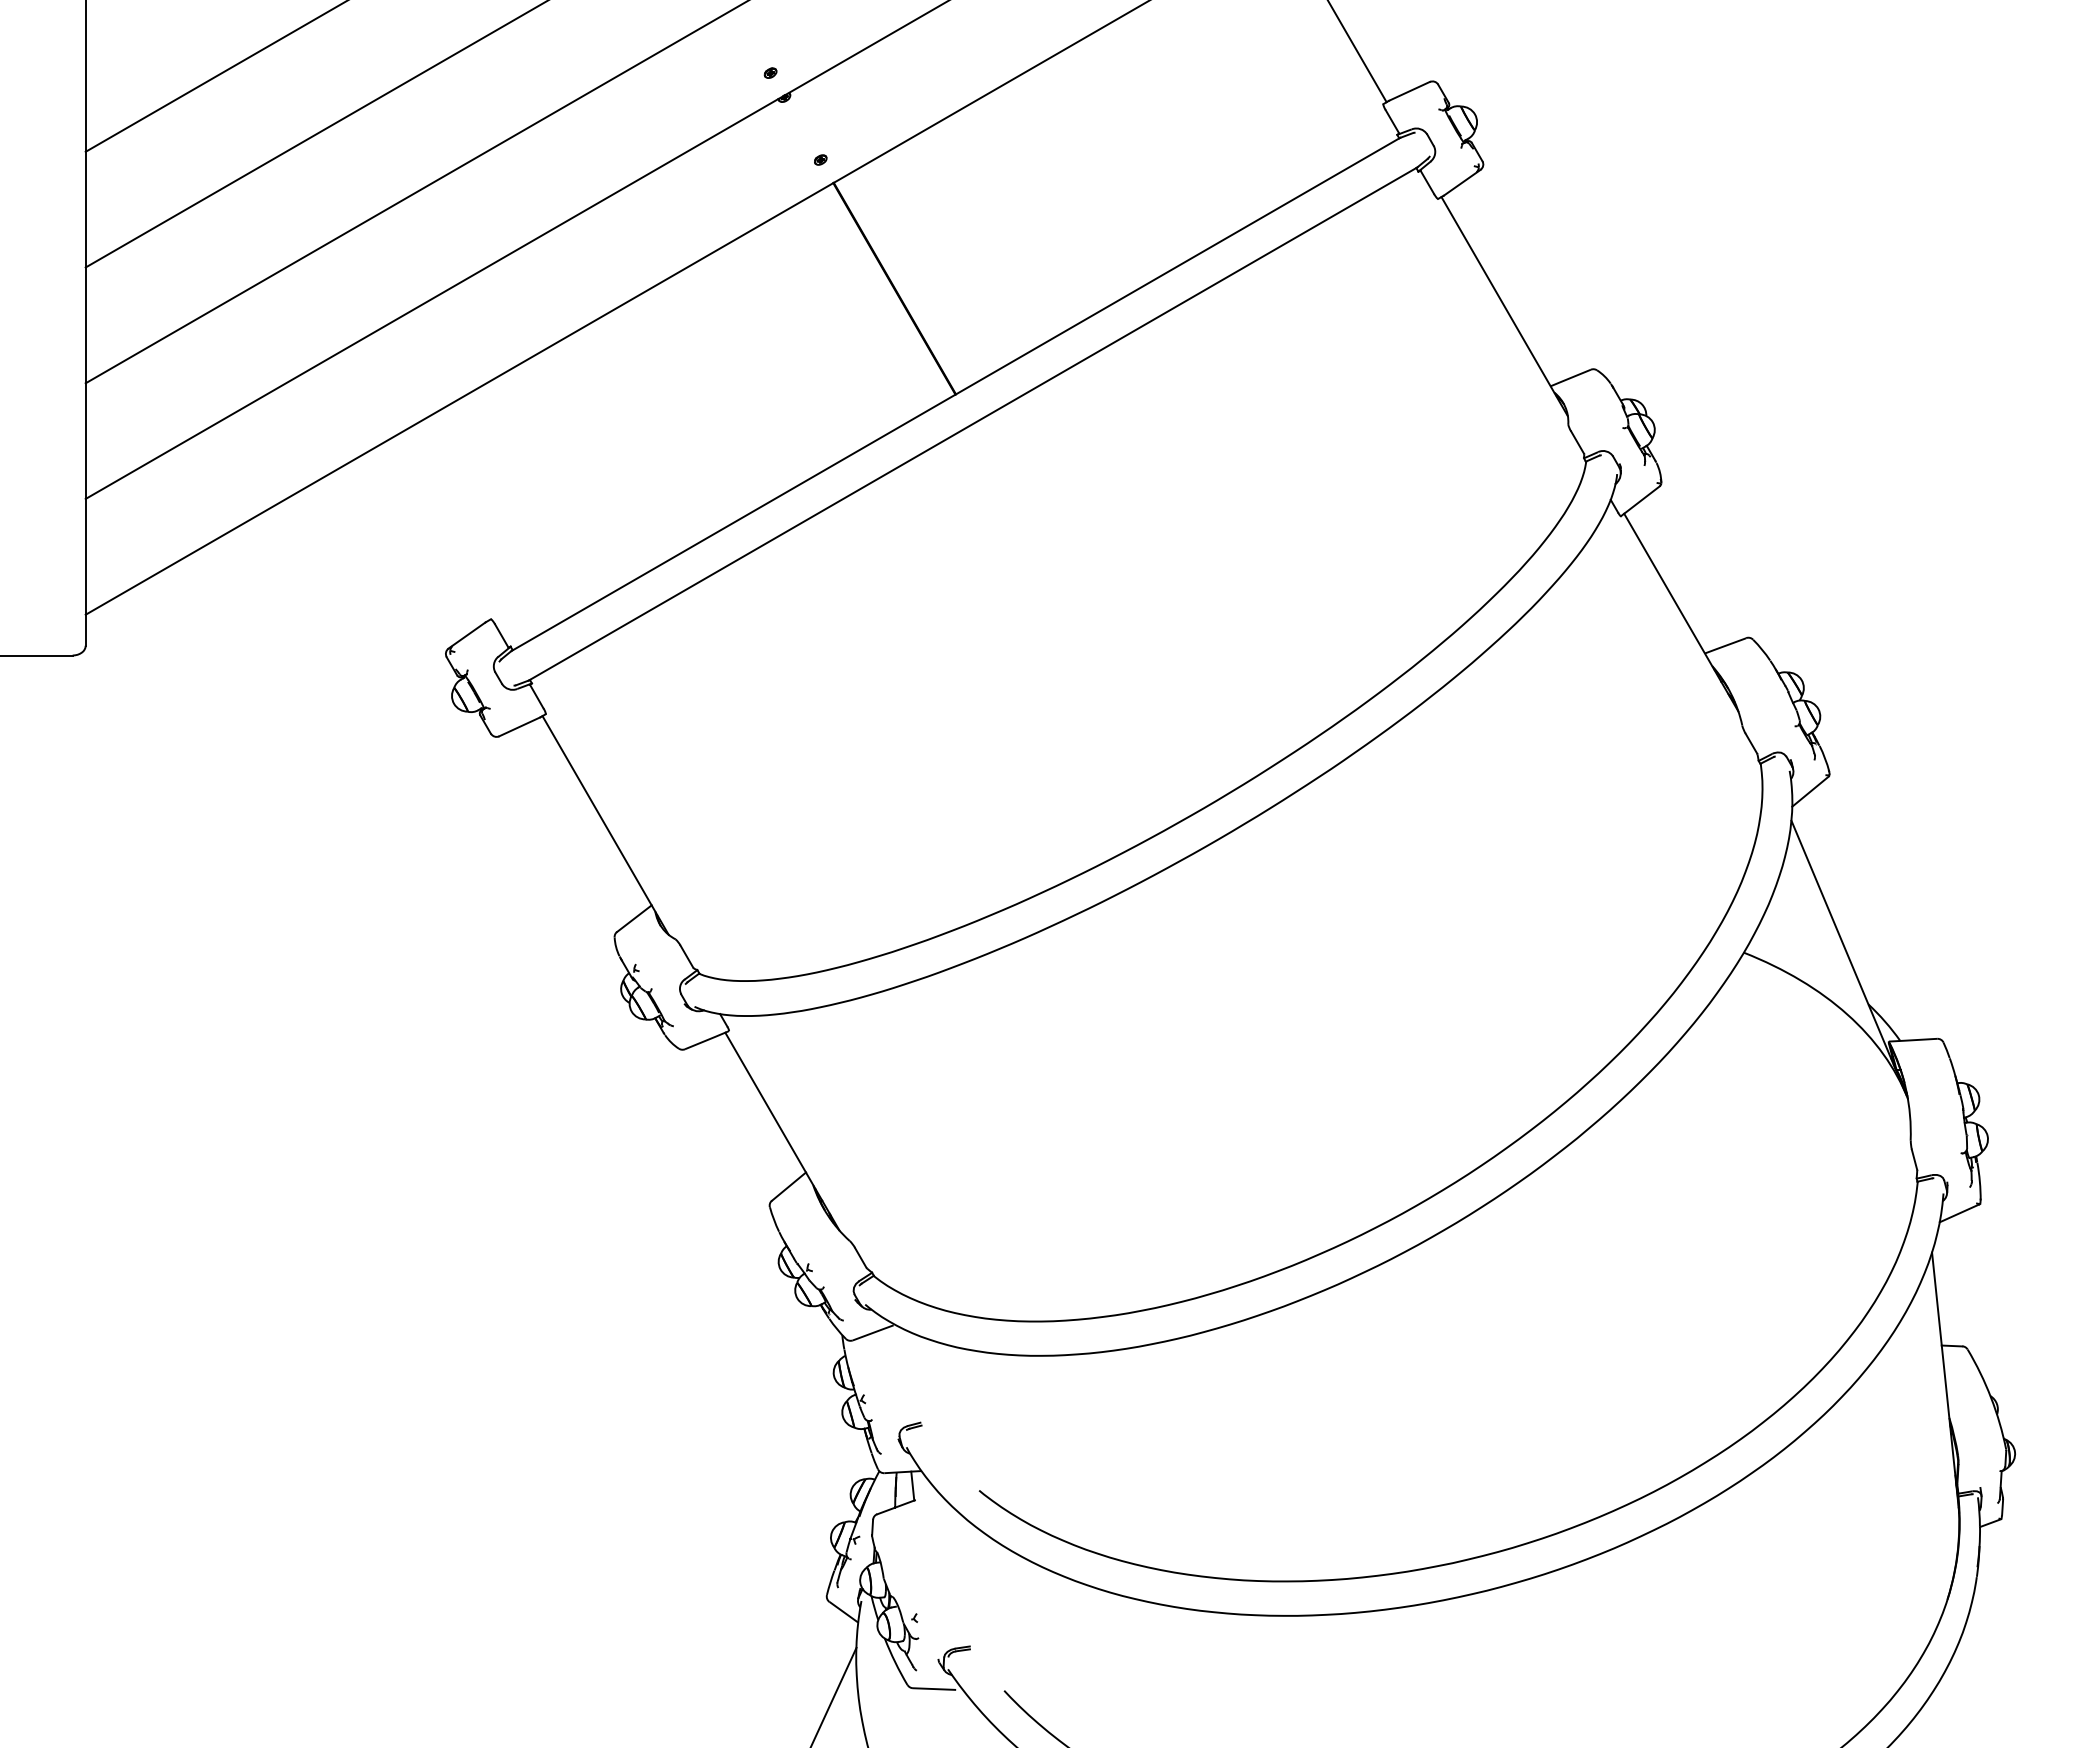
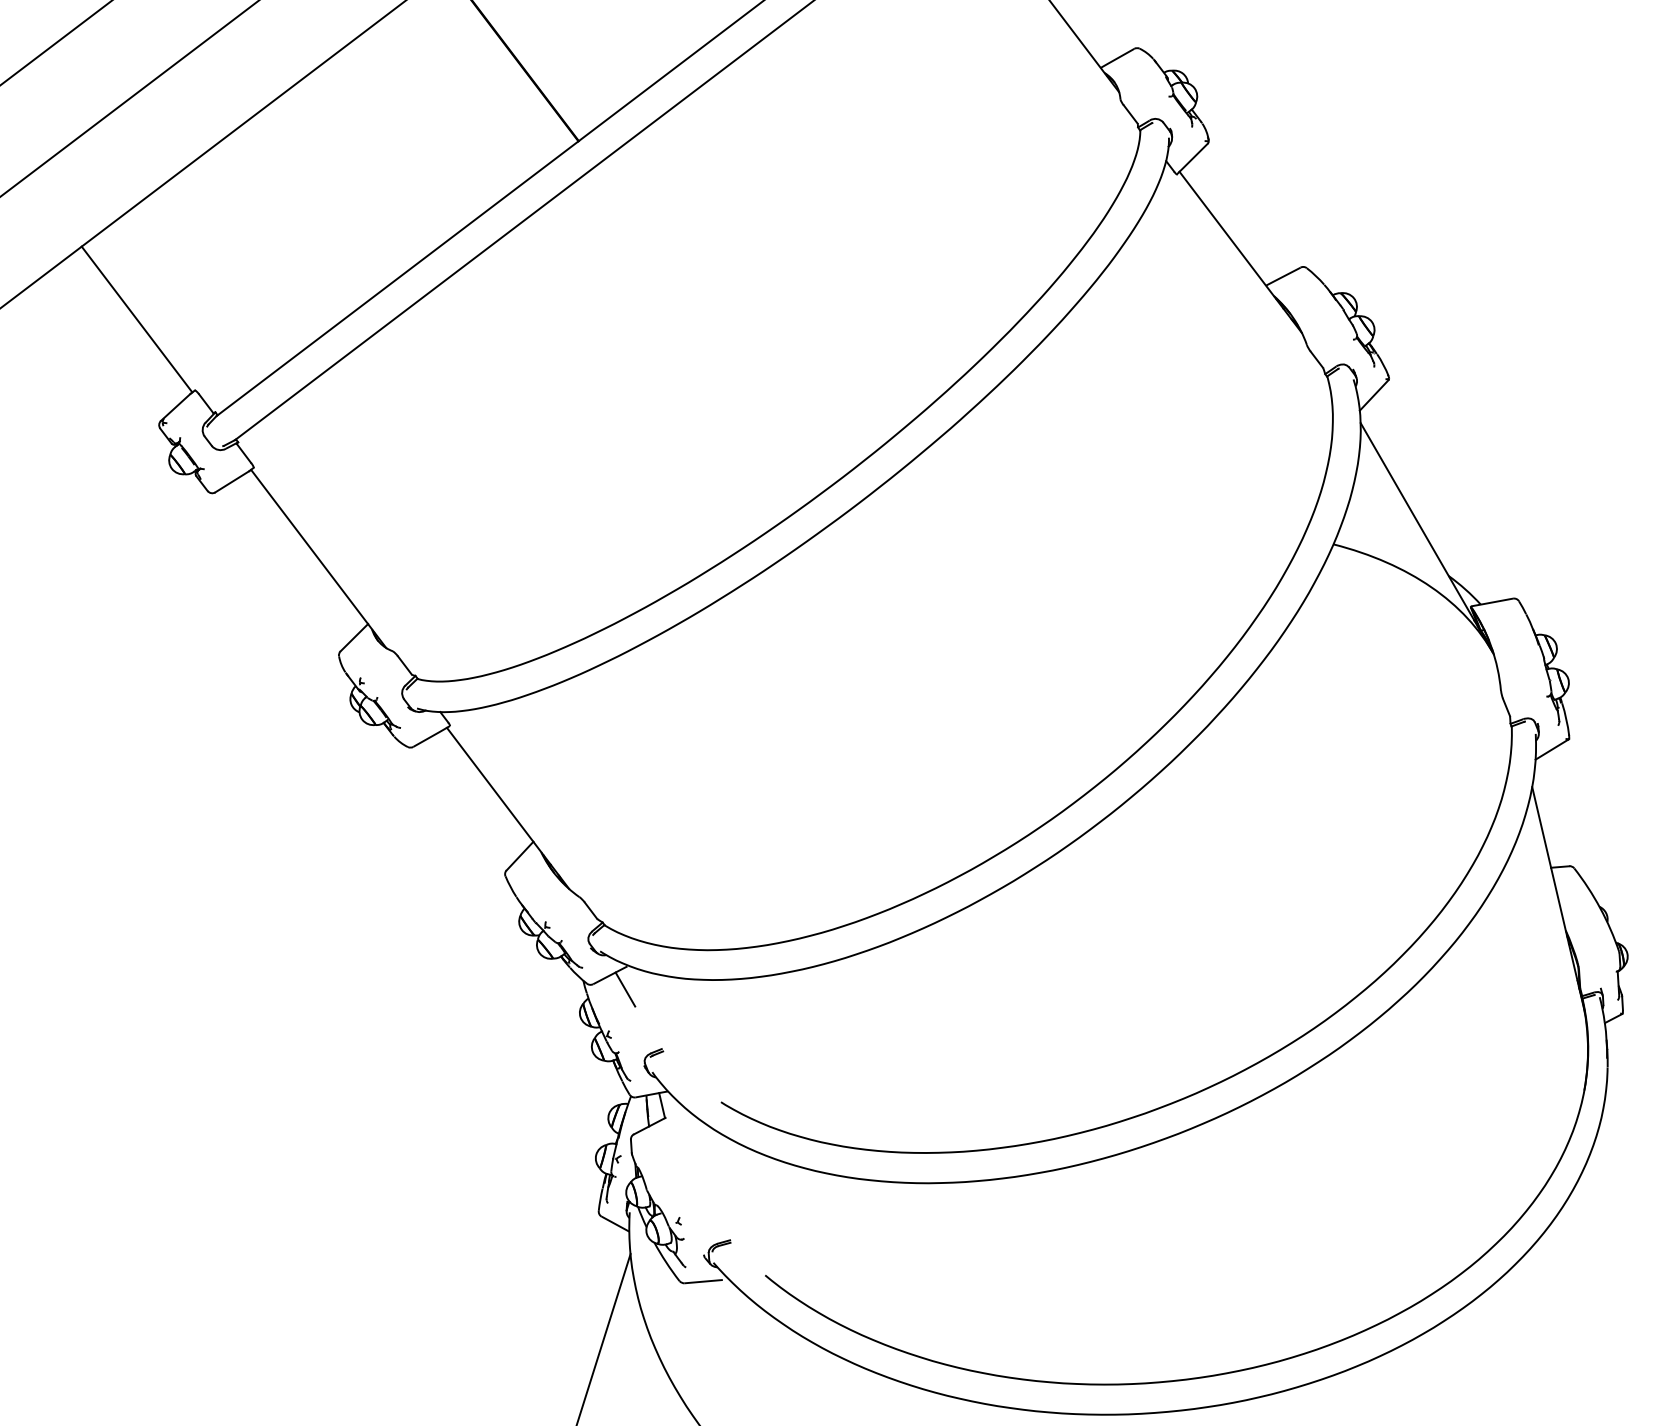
line: (435, 531) -> (136, 319), added
line: (887, 1350) -> (624, 989), added

